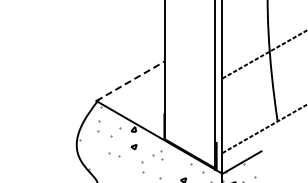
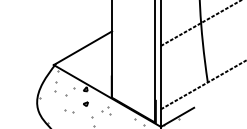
line: (130, 81) -> (82, 48), dashed -> solid

